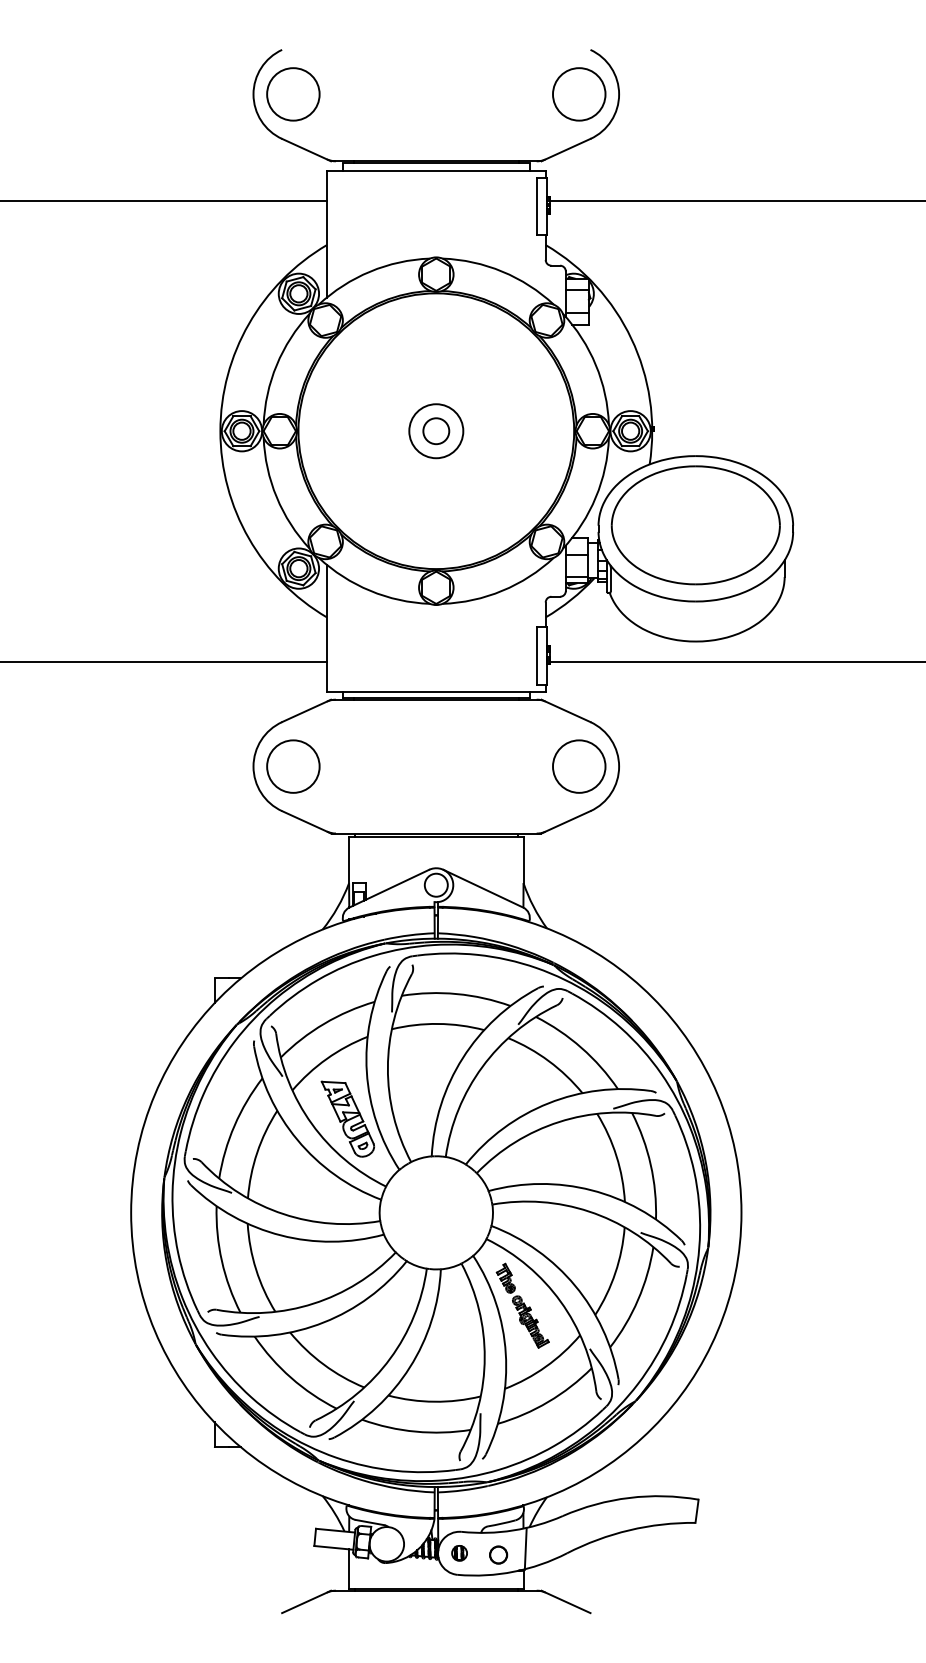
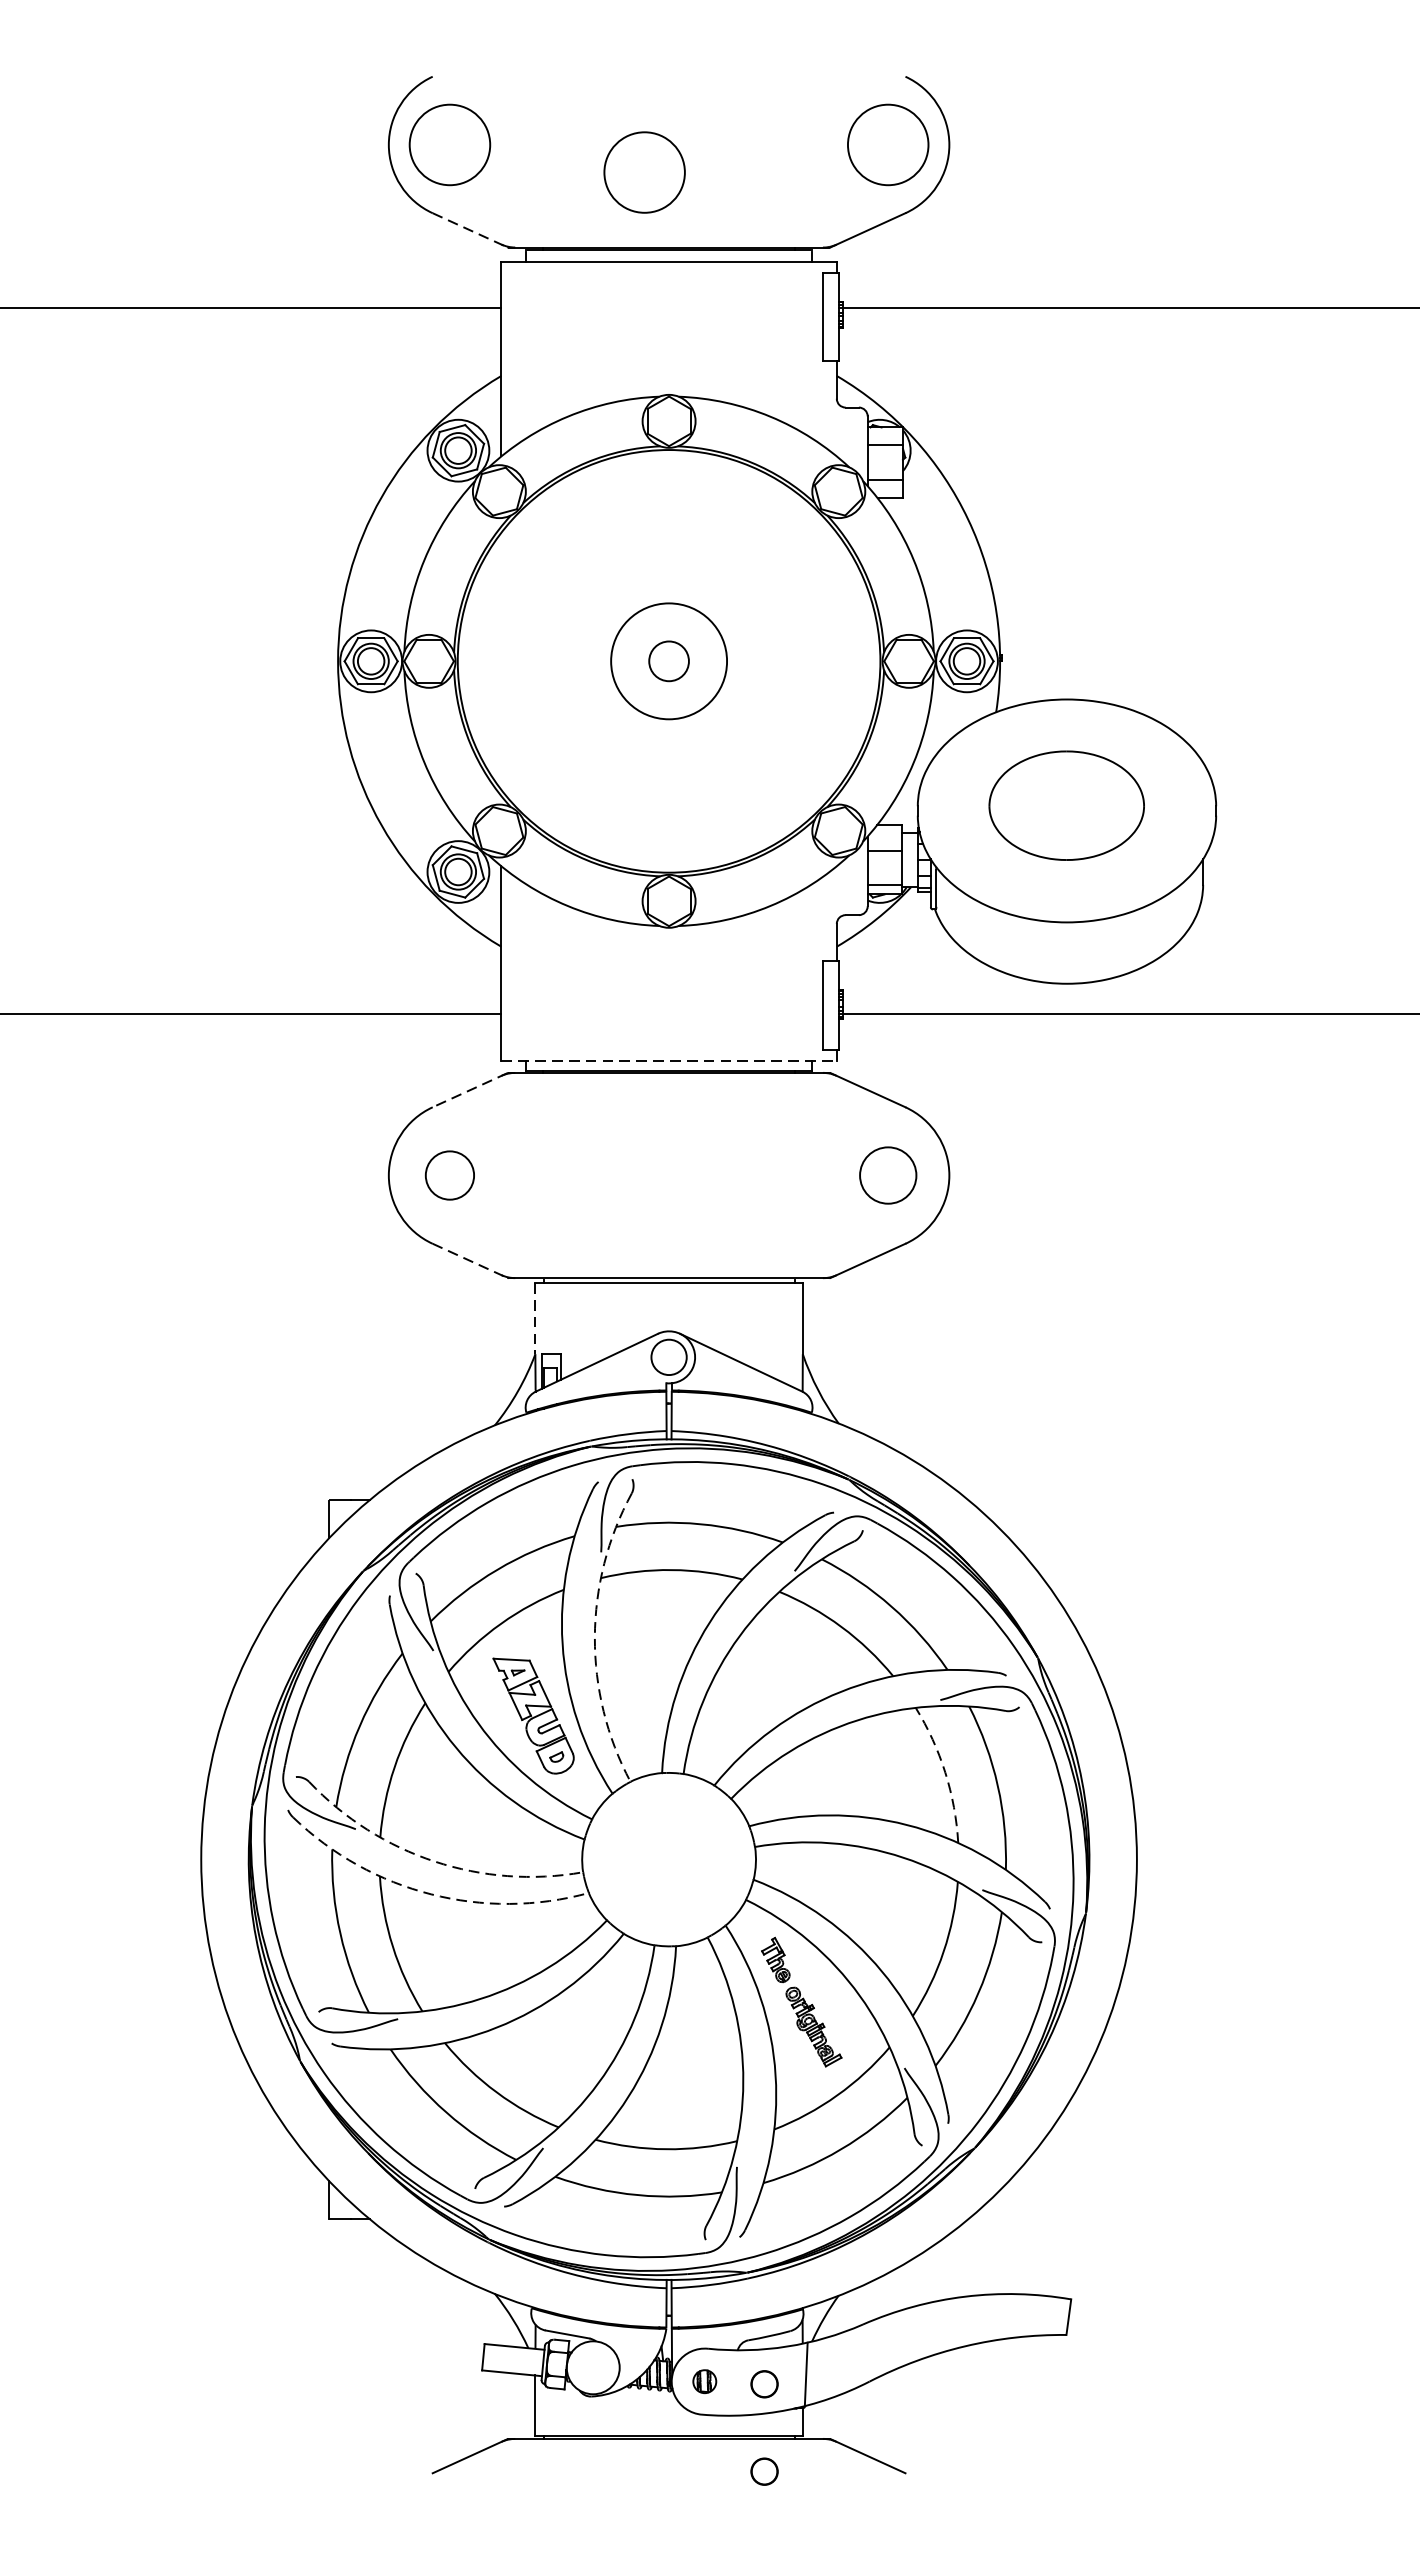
circle: (420, 112) -> (644, 172), added
line: (306, 150) -> (470, 230), solid -> dashed
circle: (436, 431) -> (669, 661), size x1.4
part: (695, 525) -> (1066, 805), size x0.6
line: (436, 691) -> (669, 1060), solid -> dashed
line: (306, 710) -> (470, 1089), solid -> dashed
circle: (293, 766) -> (450, 1175), size x0.6
circle: (579, 766) -> (888, 1175), size x0.7
line: (306, 822) -> (470, 1261), solid -> dashed
line: (348, 860) -> (534, 1319), solid -> dashed
arc: (387, 1067) -> (594, 1636), solid -> dashed
arc: (616, 1156) -> (945, 1773), solid -> dashed
arc: (283, 1214) -> (434, 1862), solid -> dashed
arc: (281, 1235) -> (431, 1894), solid -> dashed
circle: (498, 1611) -> (764, 2470), added

